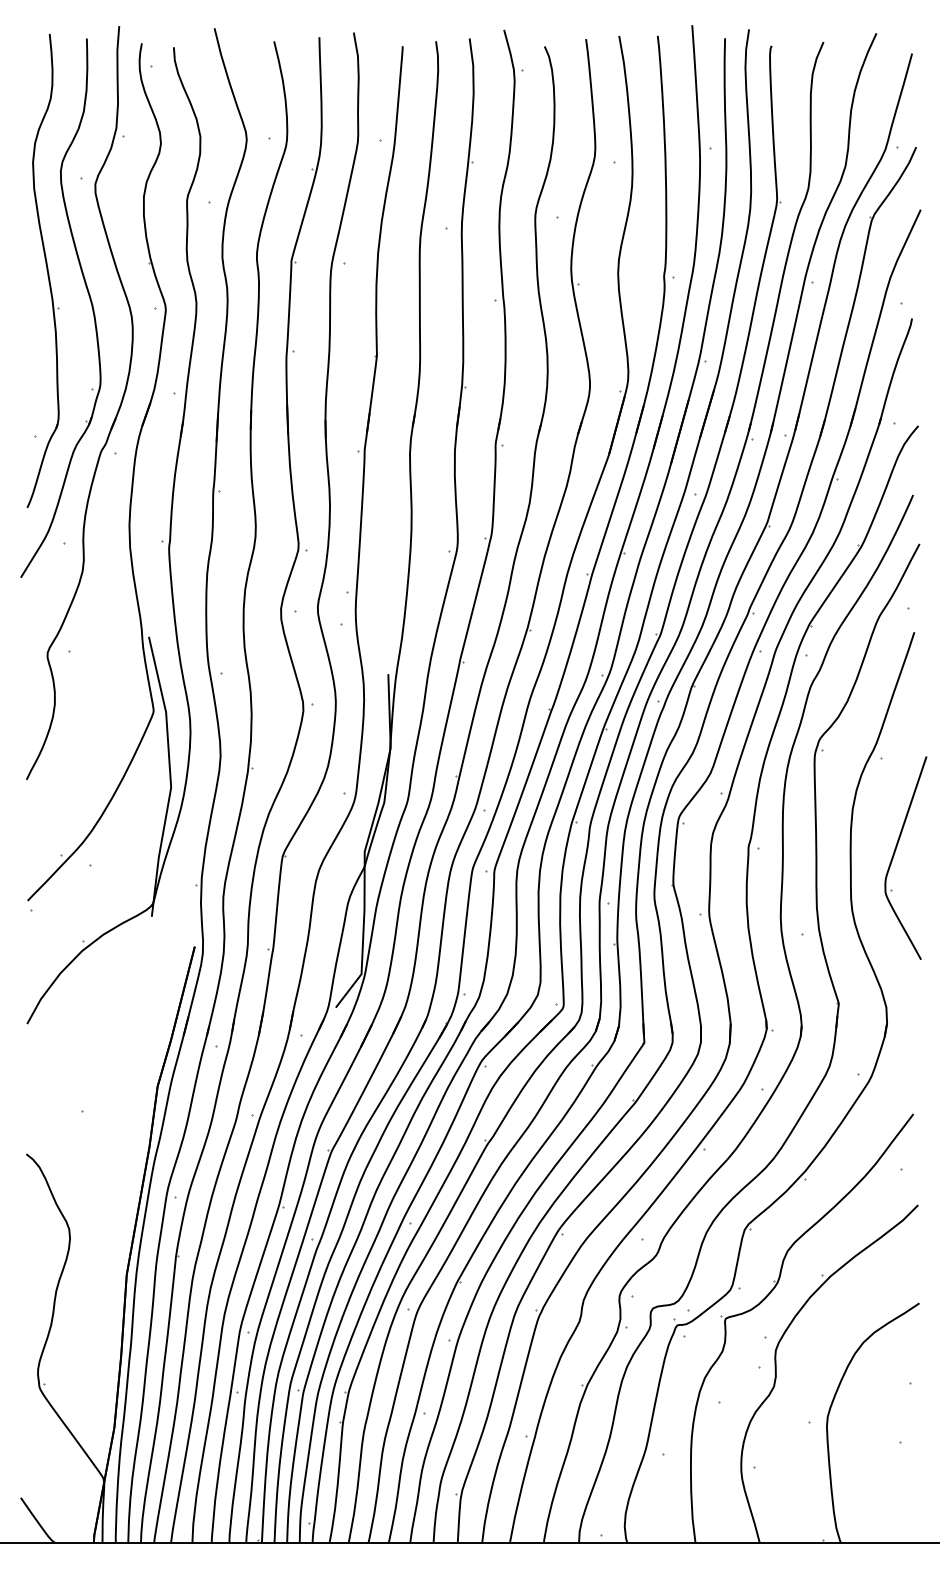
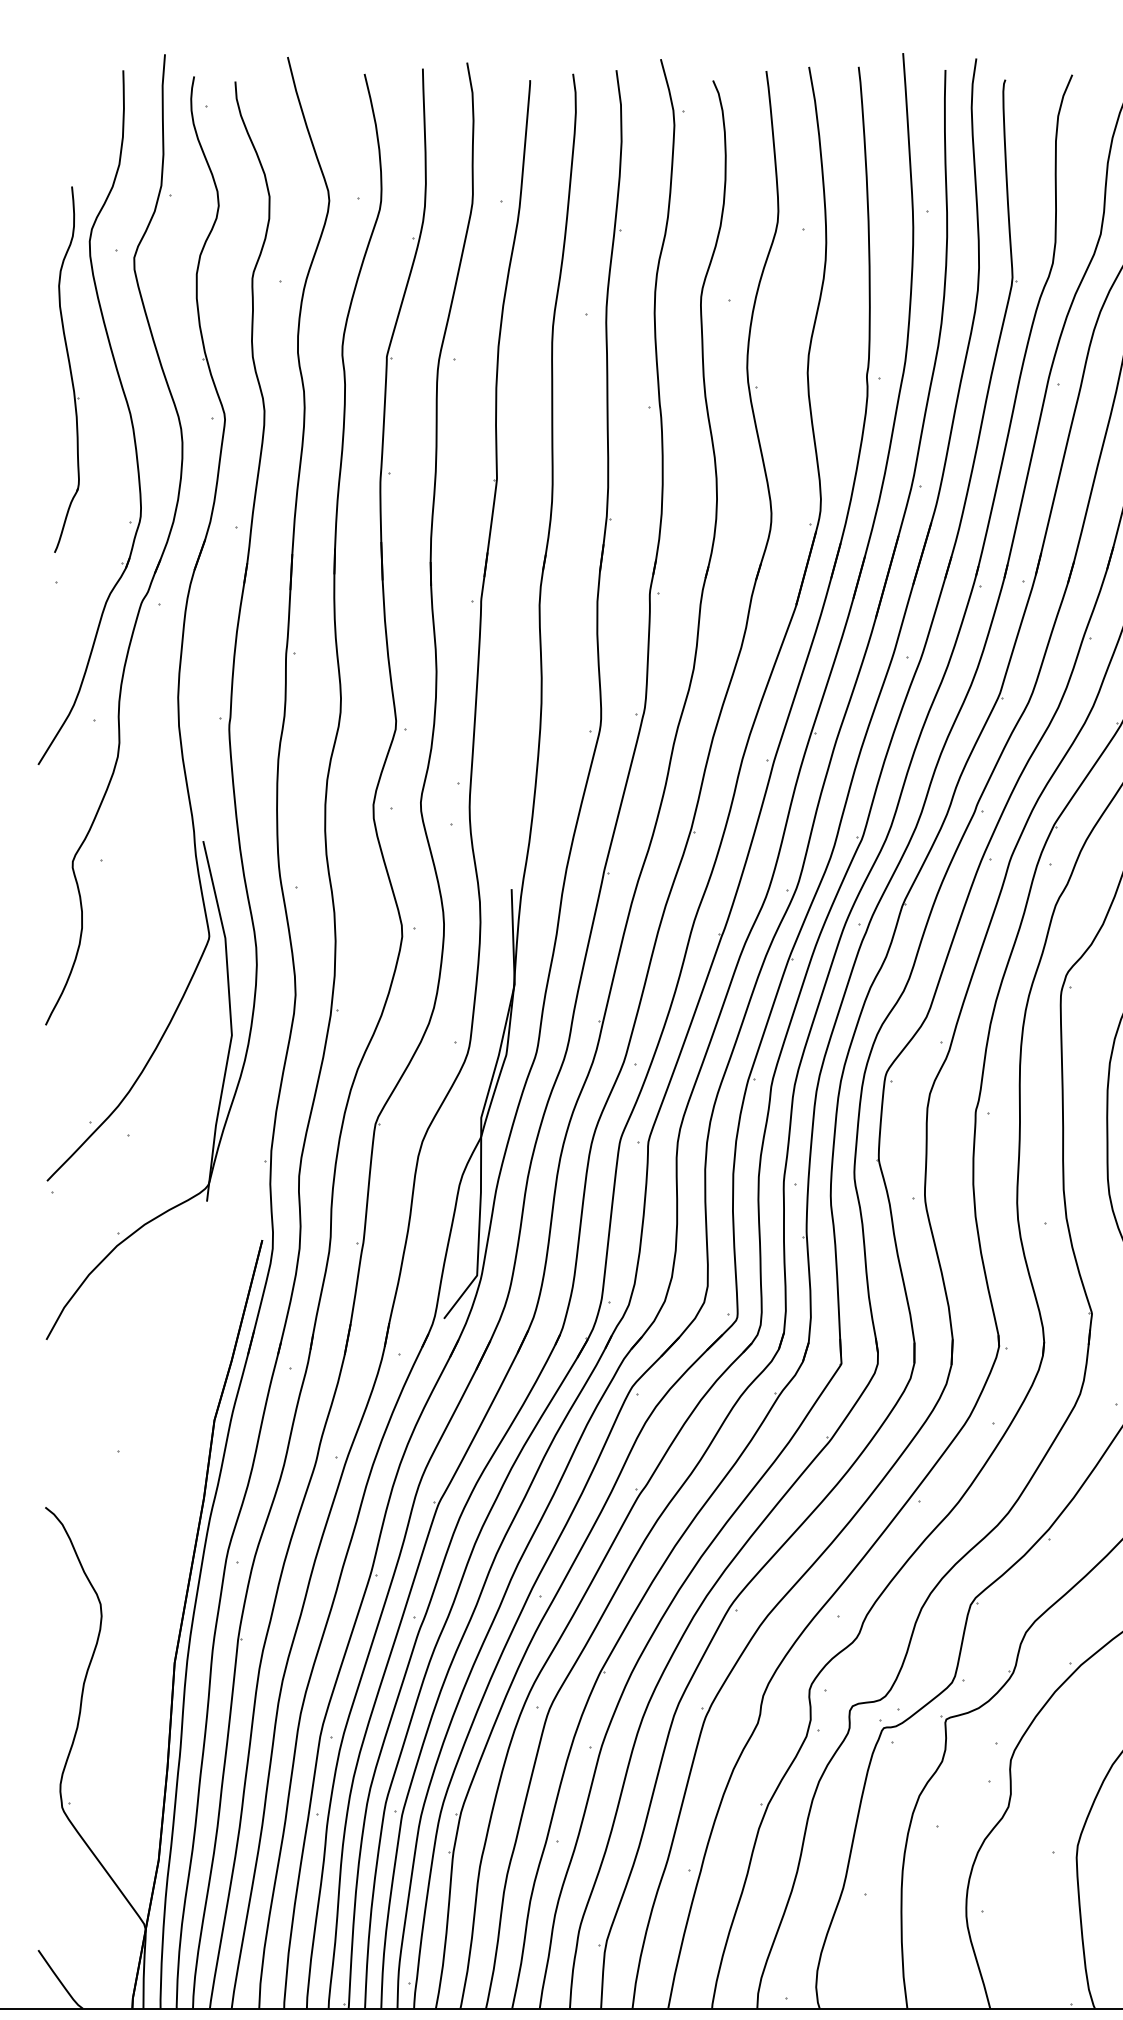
part: (42, 270) -> (66, 369), size x0.6

